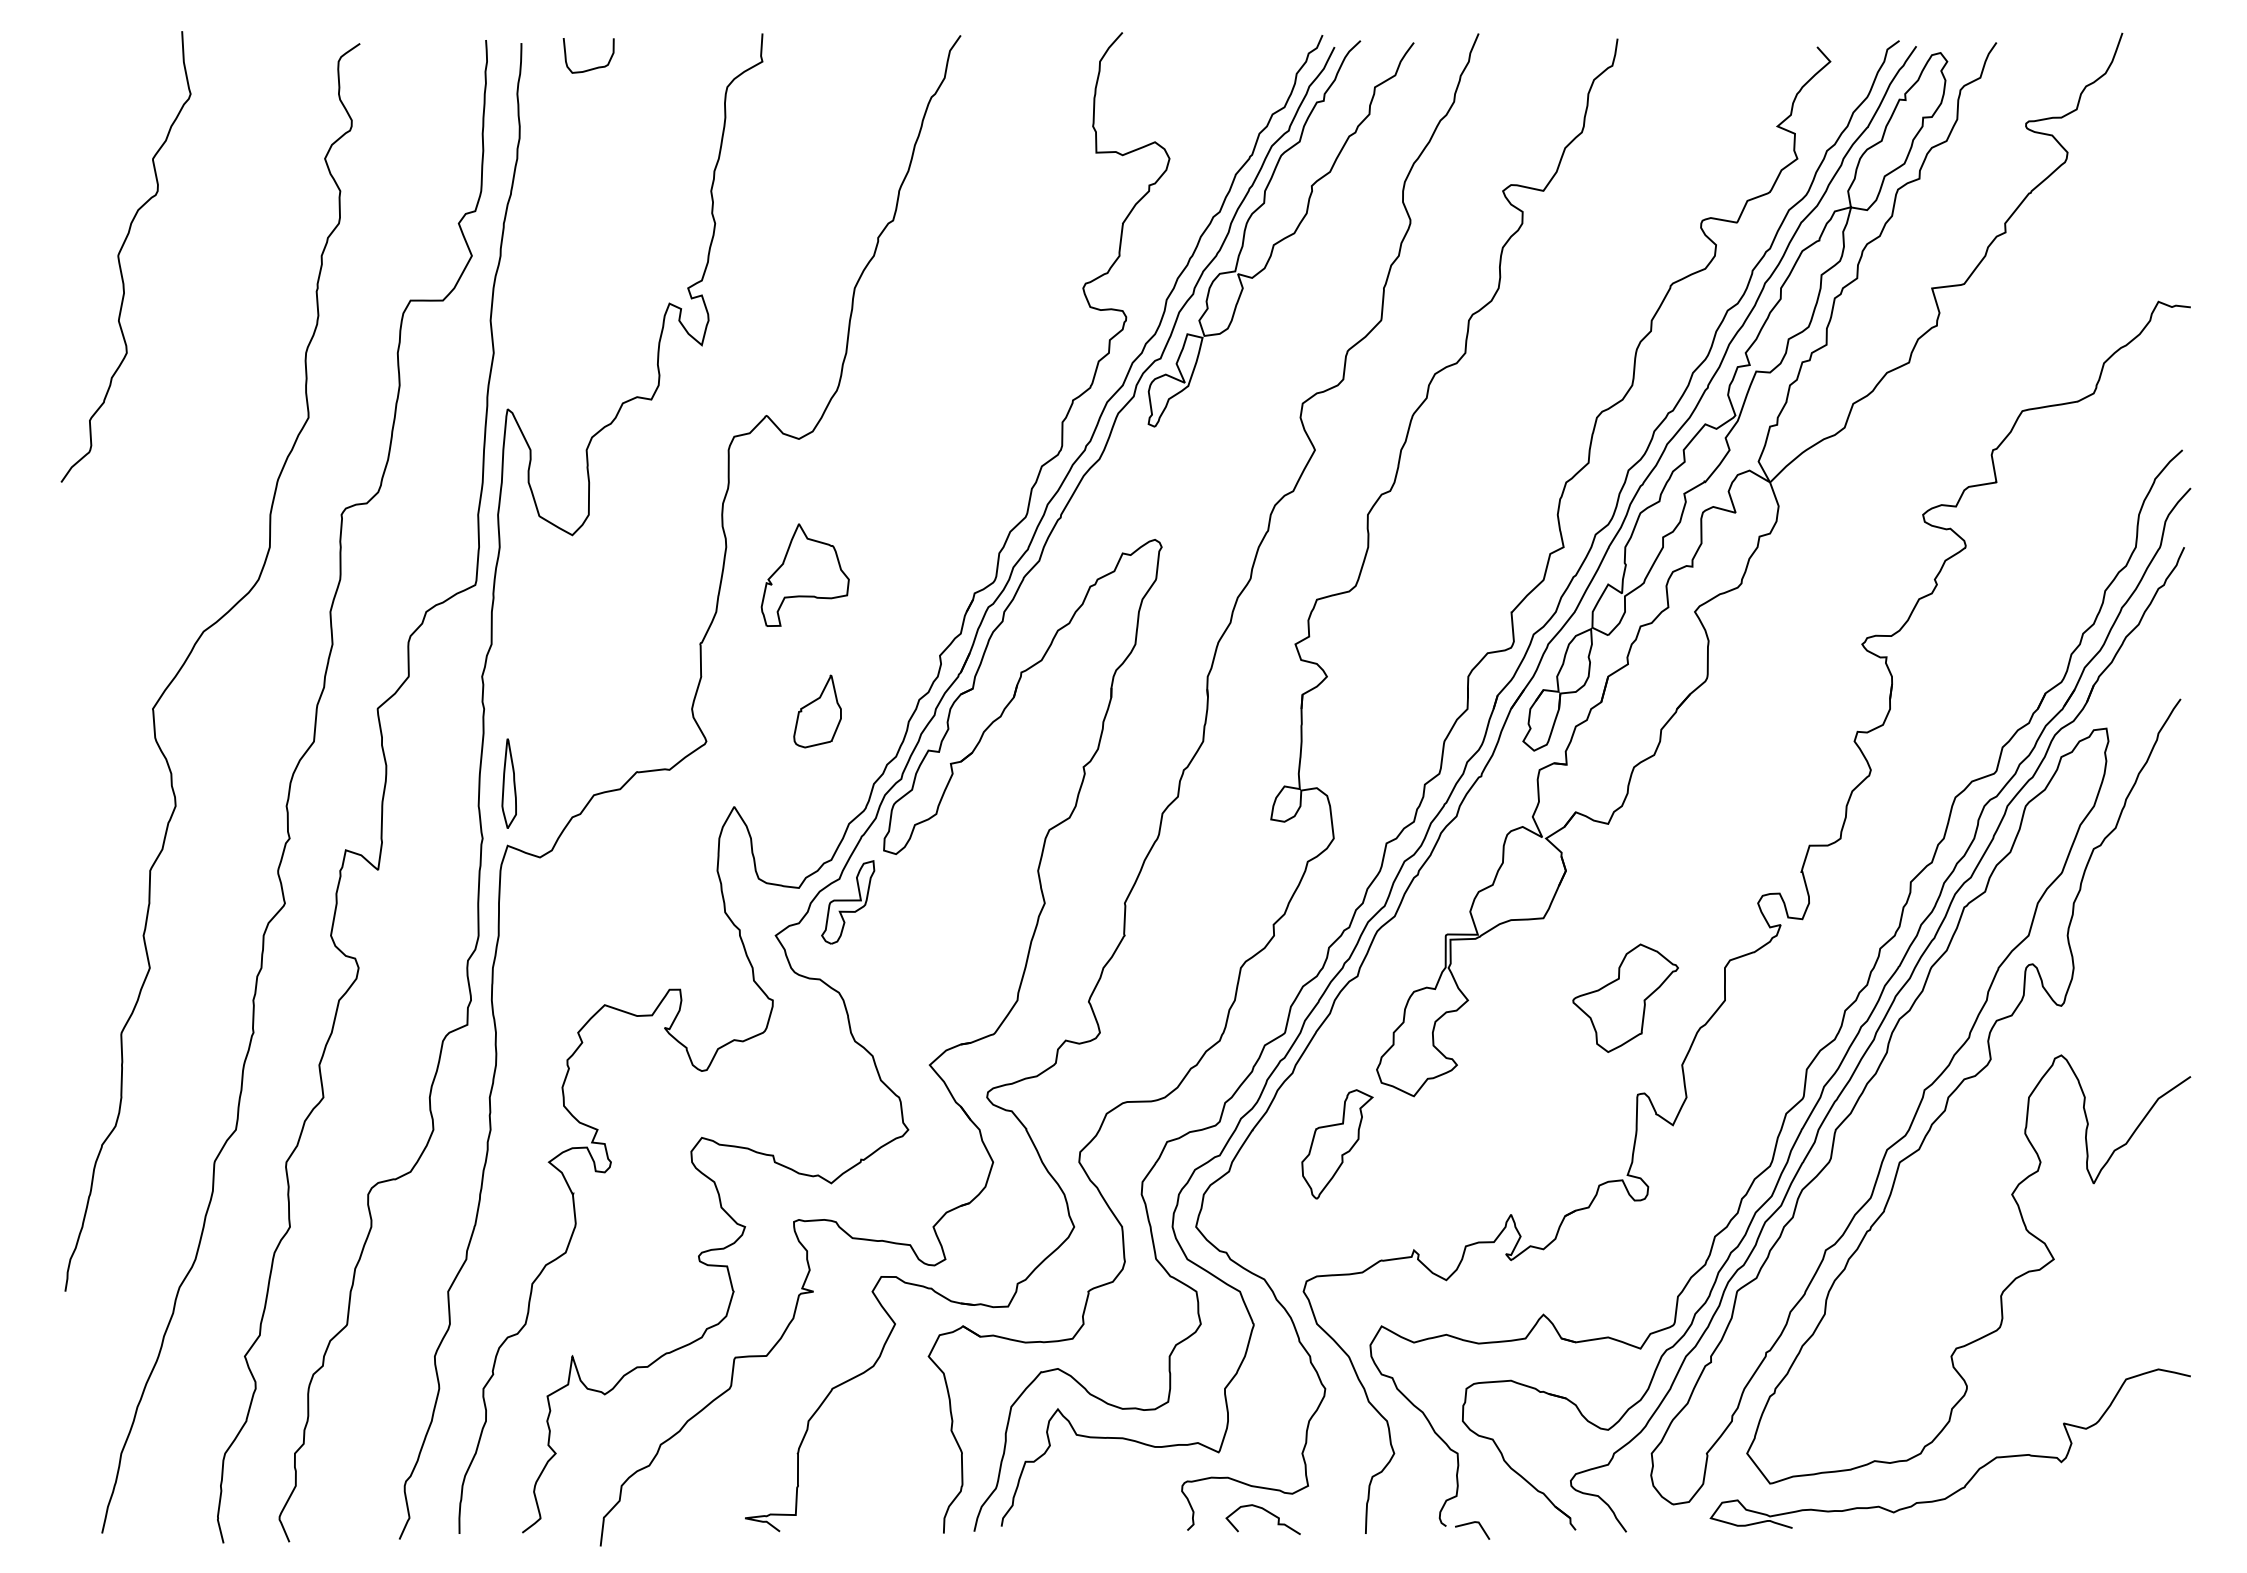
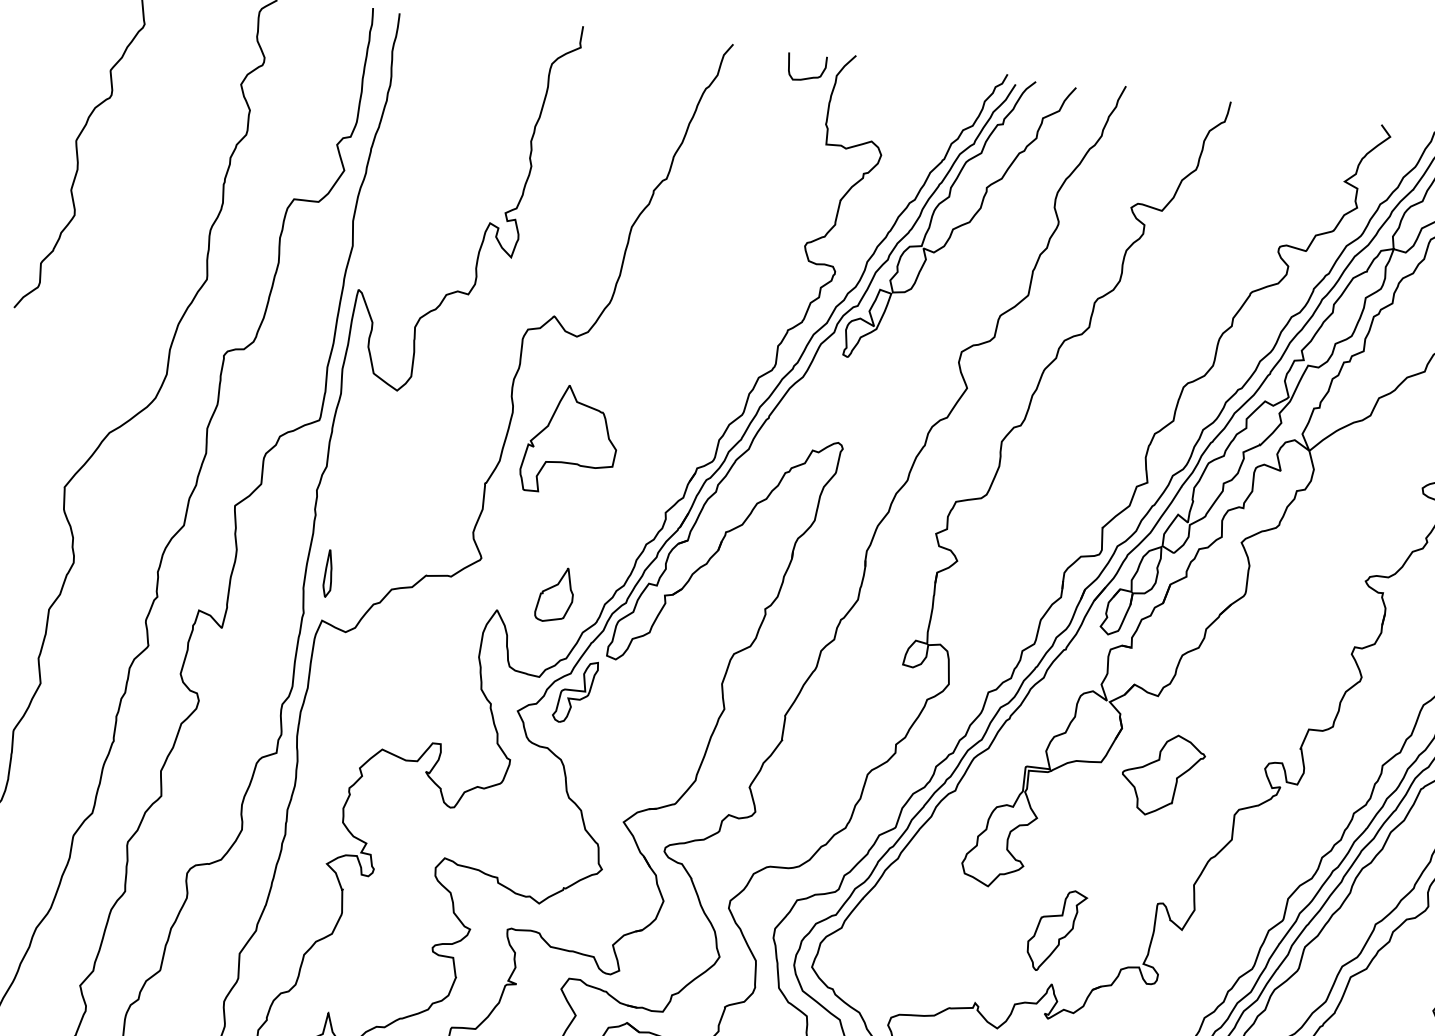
curve: (590, 68) -> (806, 77), moved
part: (804, 574) -> (569, 439), size x1.4
part: (817, 711) -> (554, 594), moved
part: (508, 783) -> (327, 573), size x0.7
part: (1625, 997) -> (1162, 774), moved
part: (1337, 1144) -> (1056, 930), moved

